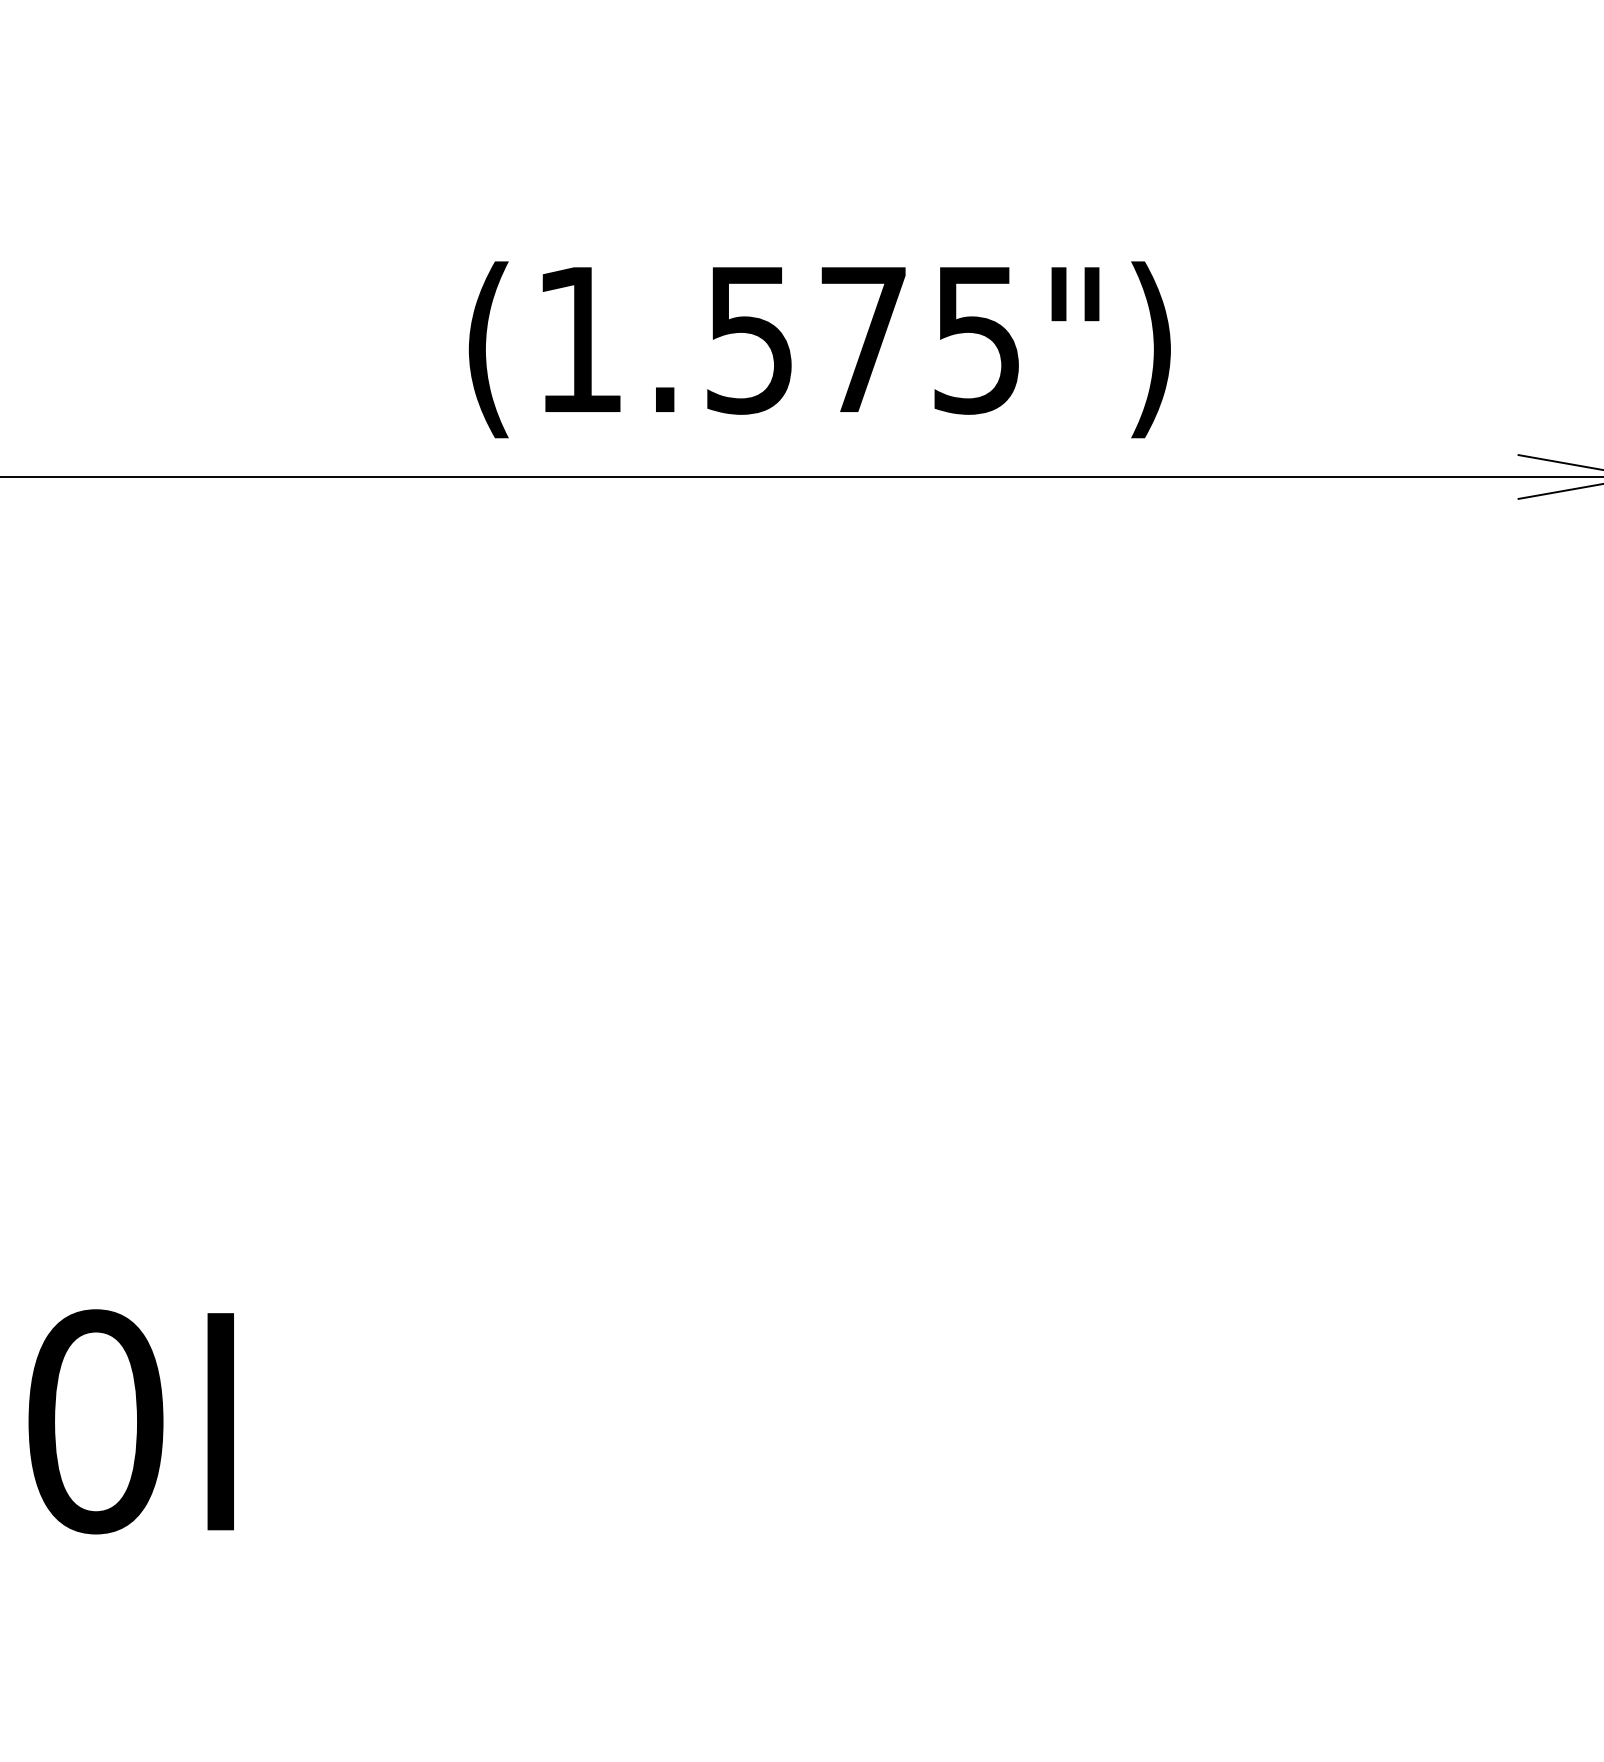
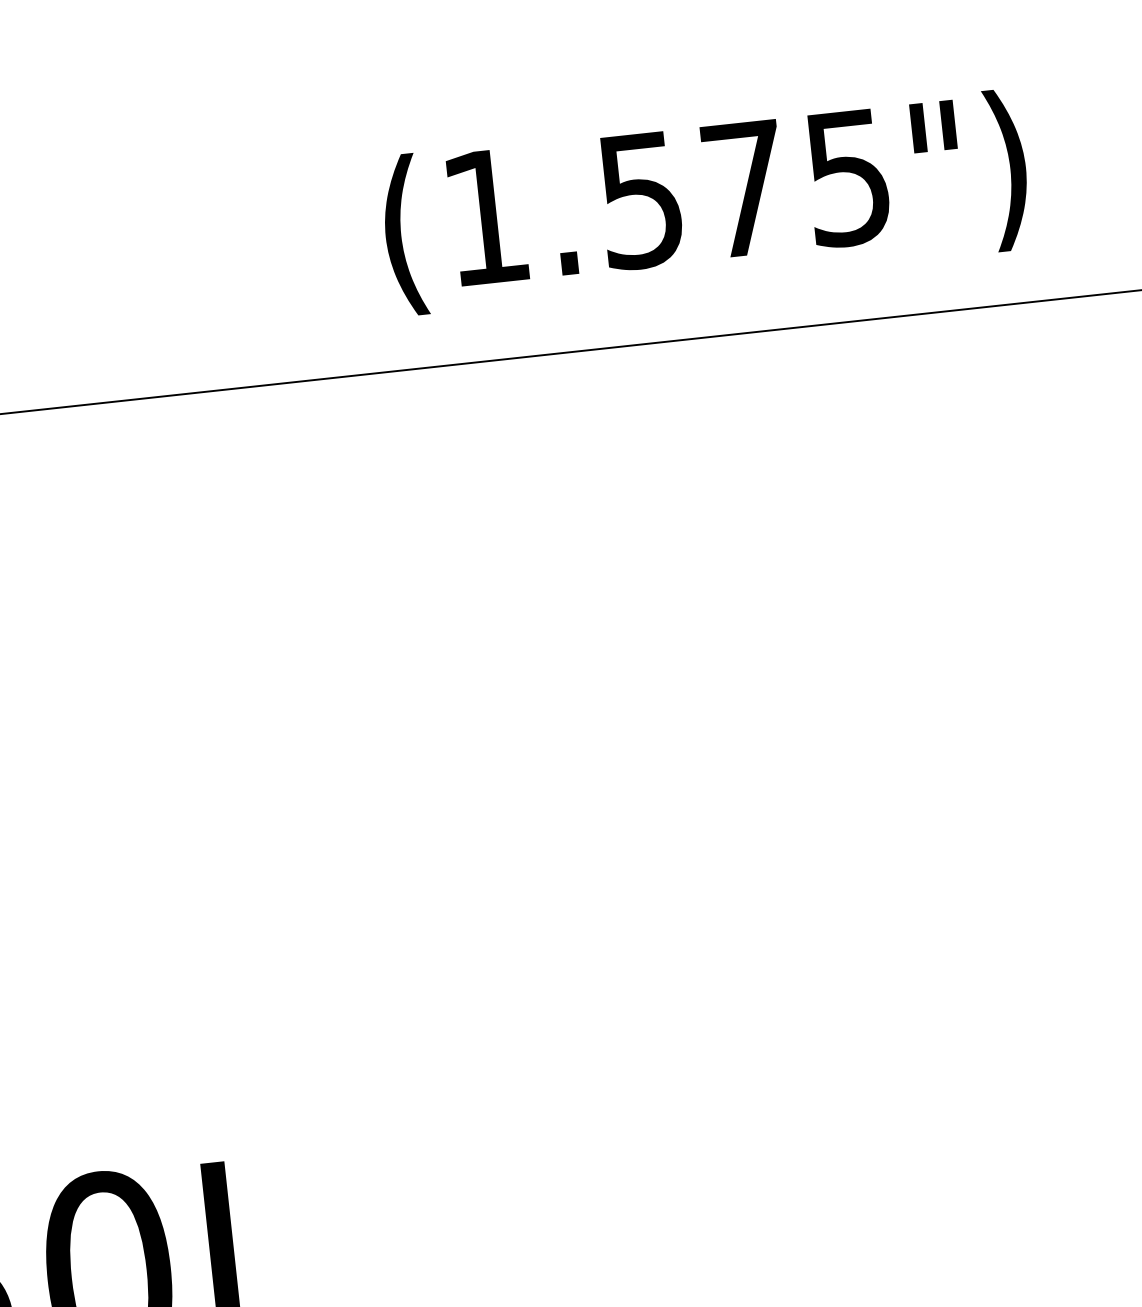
text: (819, 349) -> (705, 202), moved

